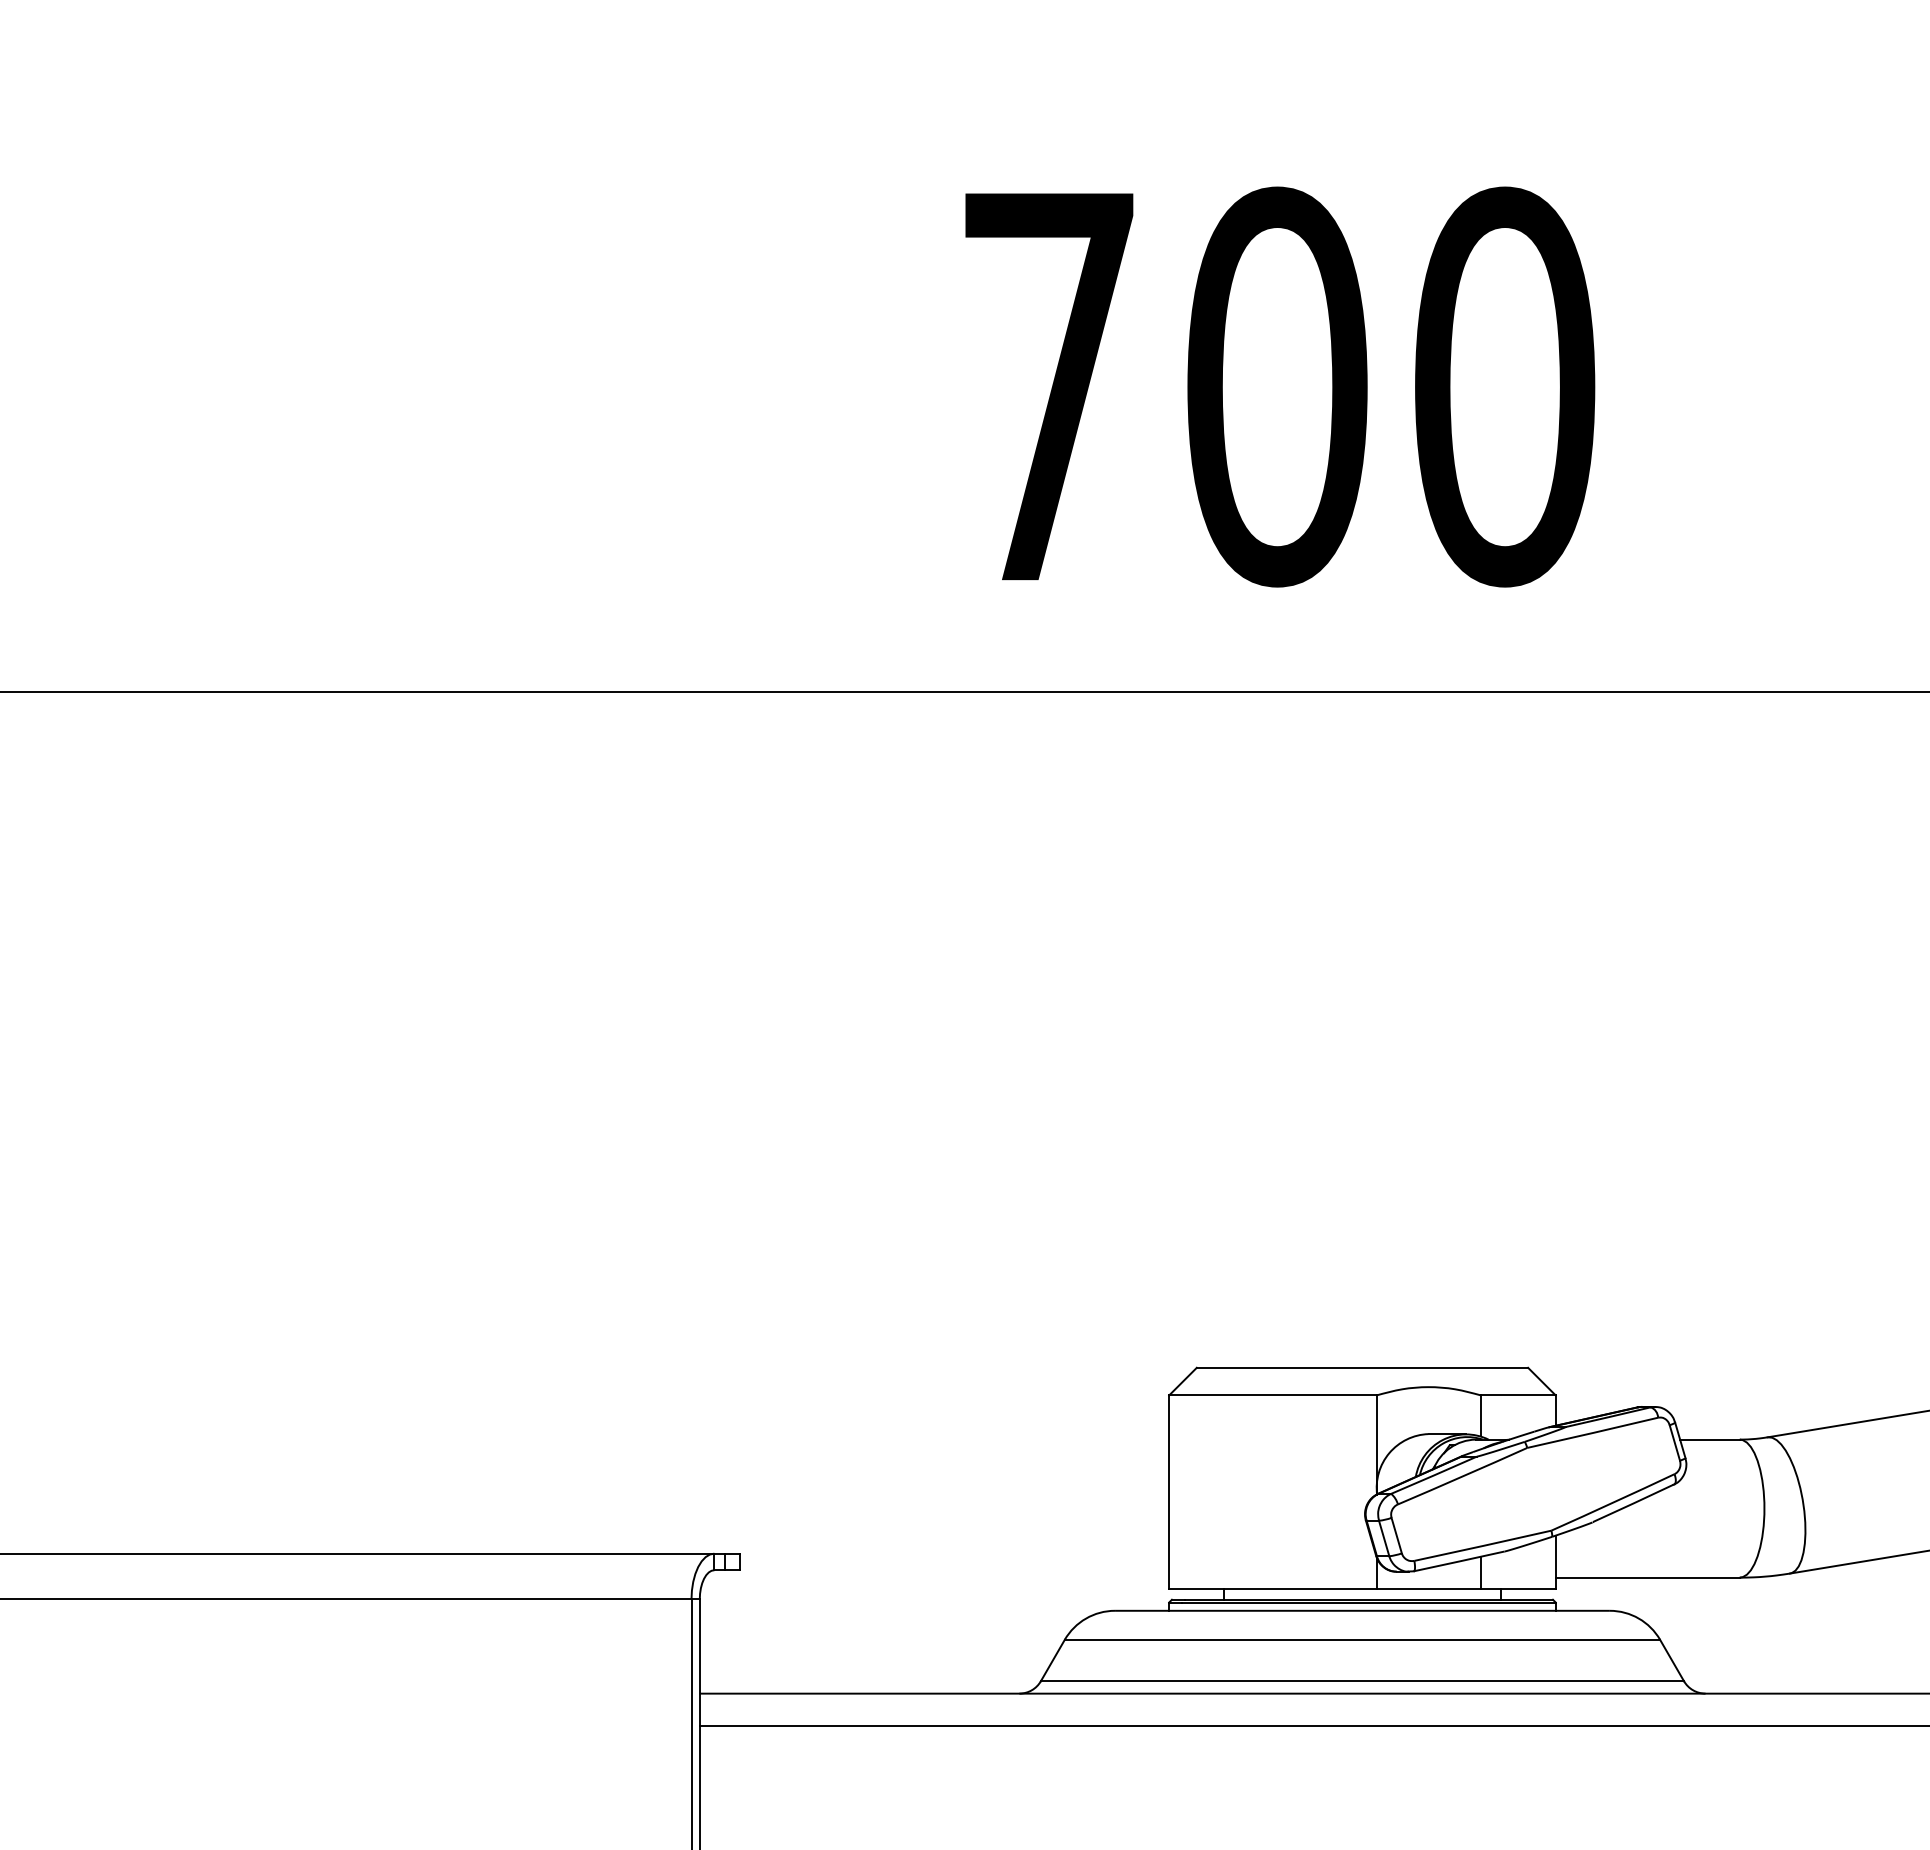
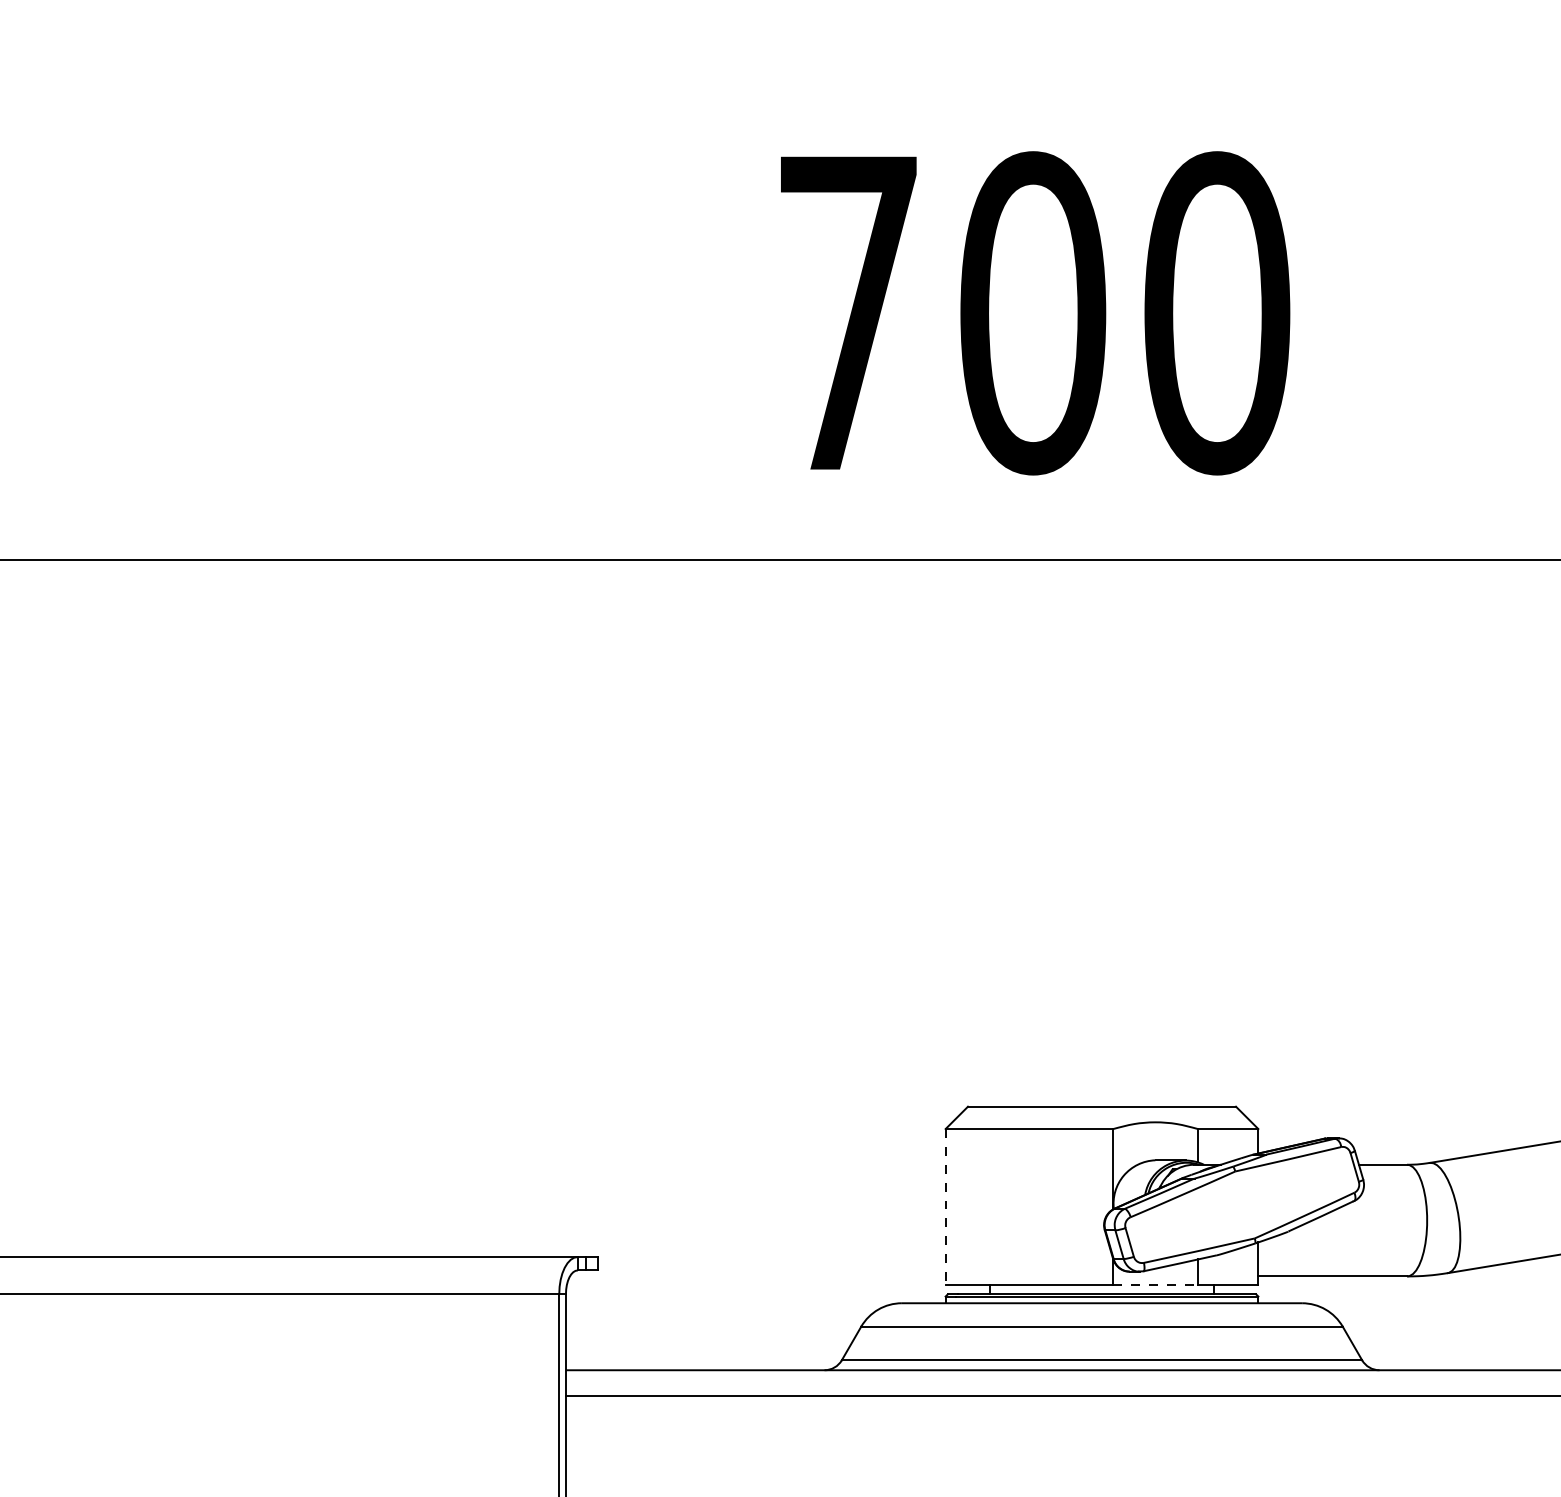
line: (1169, 1492) -> (945, 1207), solid -> dashed
line: (1429, 1588) -> (1156, 1285), solid -> dashed

